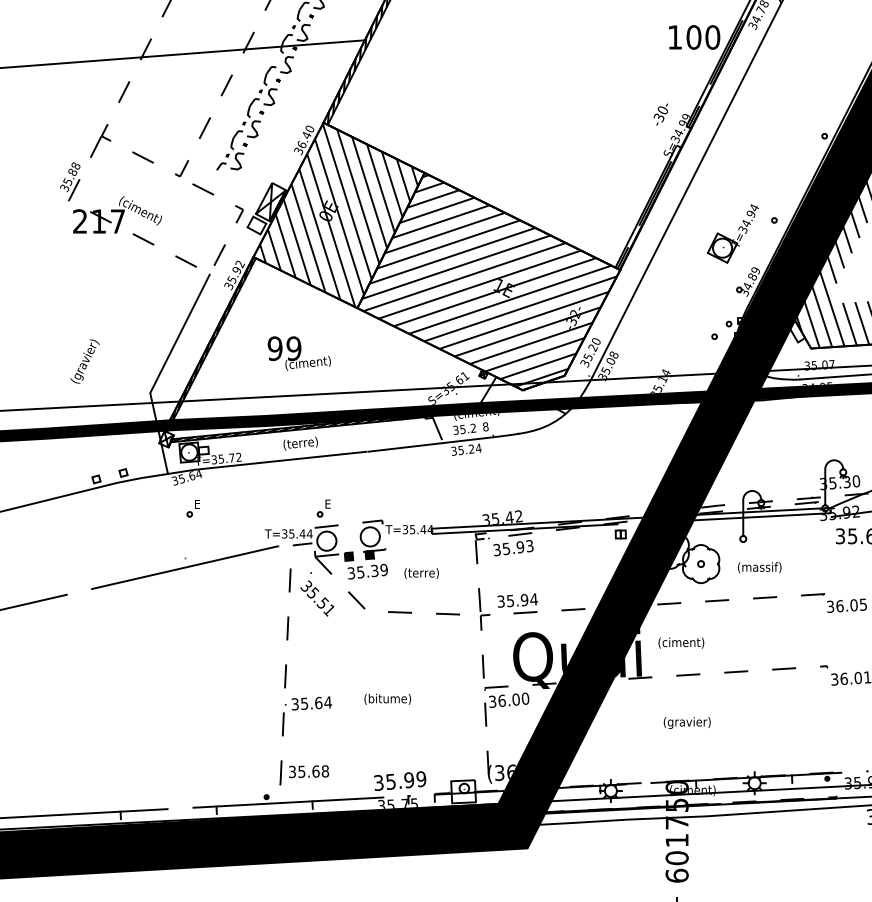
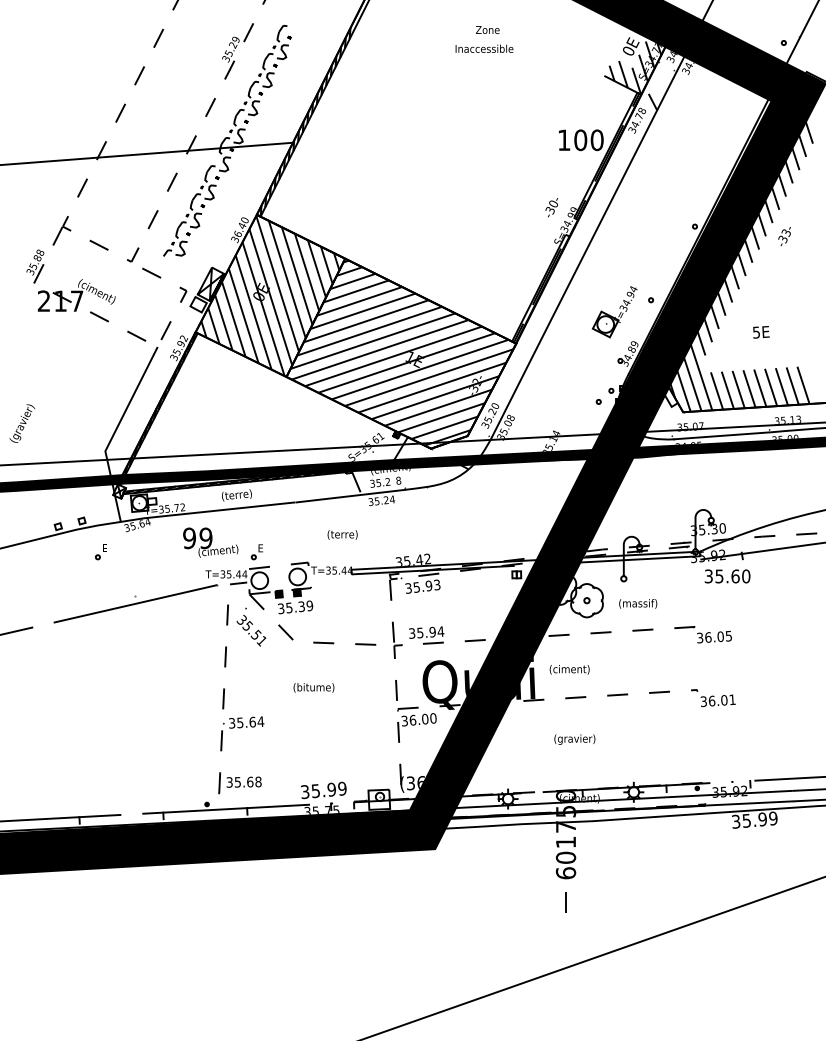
text: (299, 353) -> (210, 542), moved
text: (85, 361) -> (22, 423), moved
part: (192, 508) -> (100, 552), moved
text: (421, 572) -> (342, 534), moved
text: (387, 698) -> (313, 687), moved

